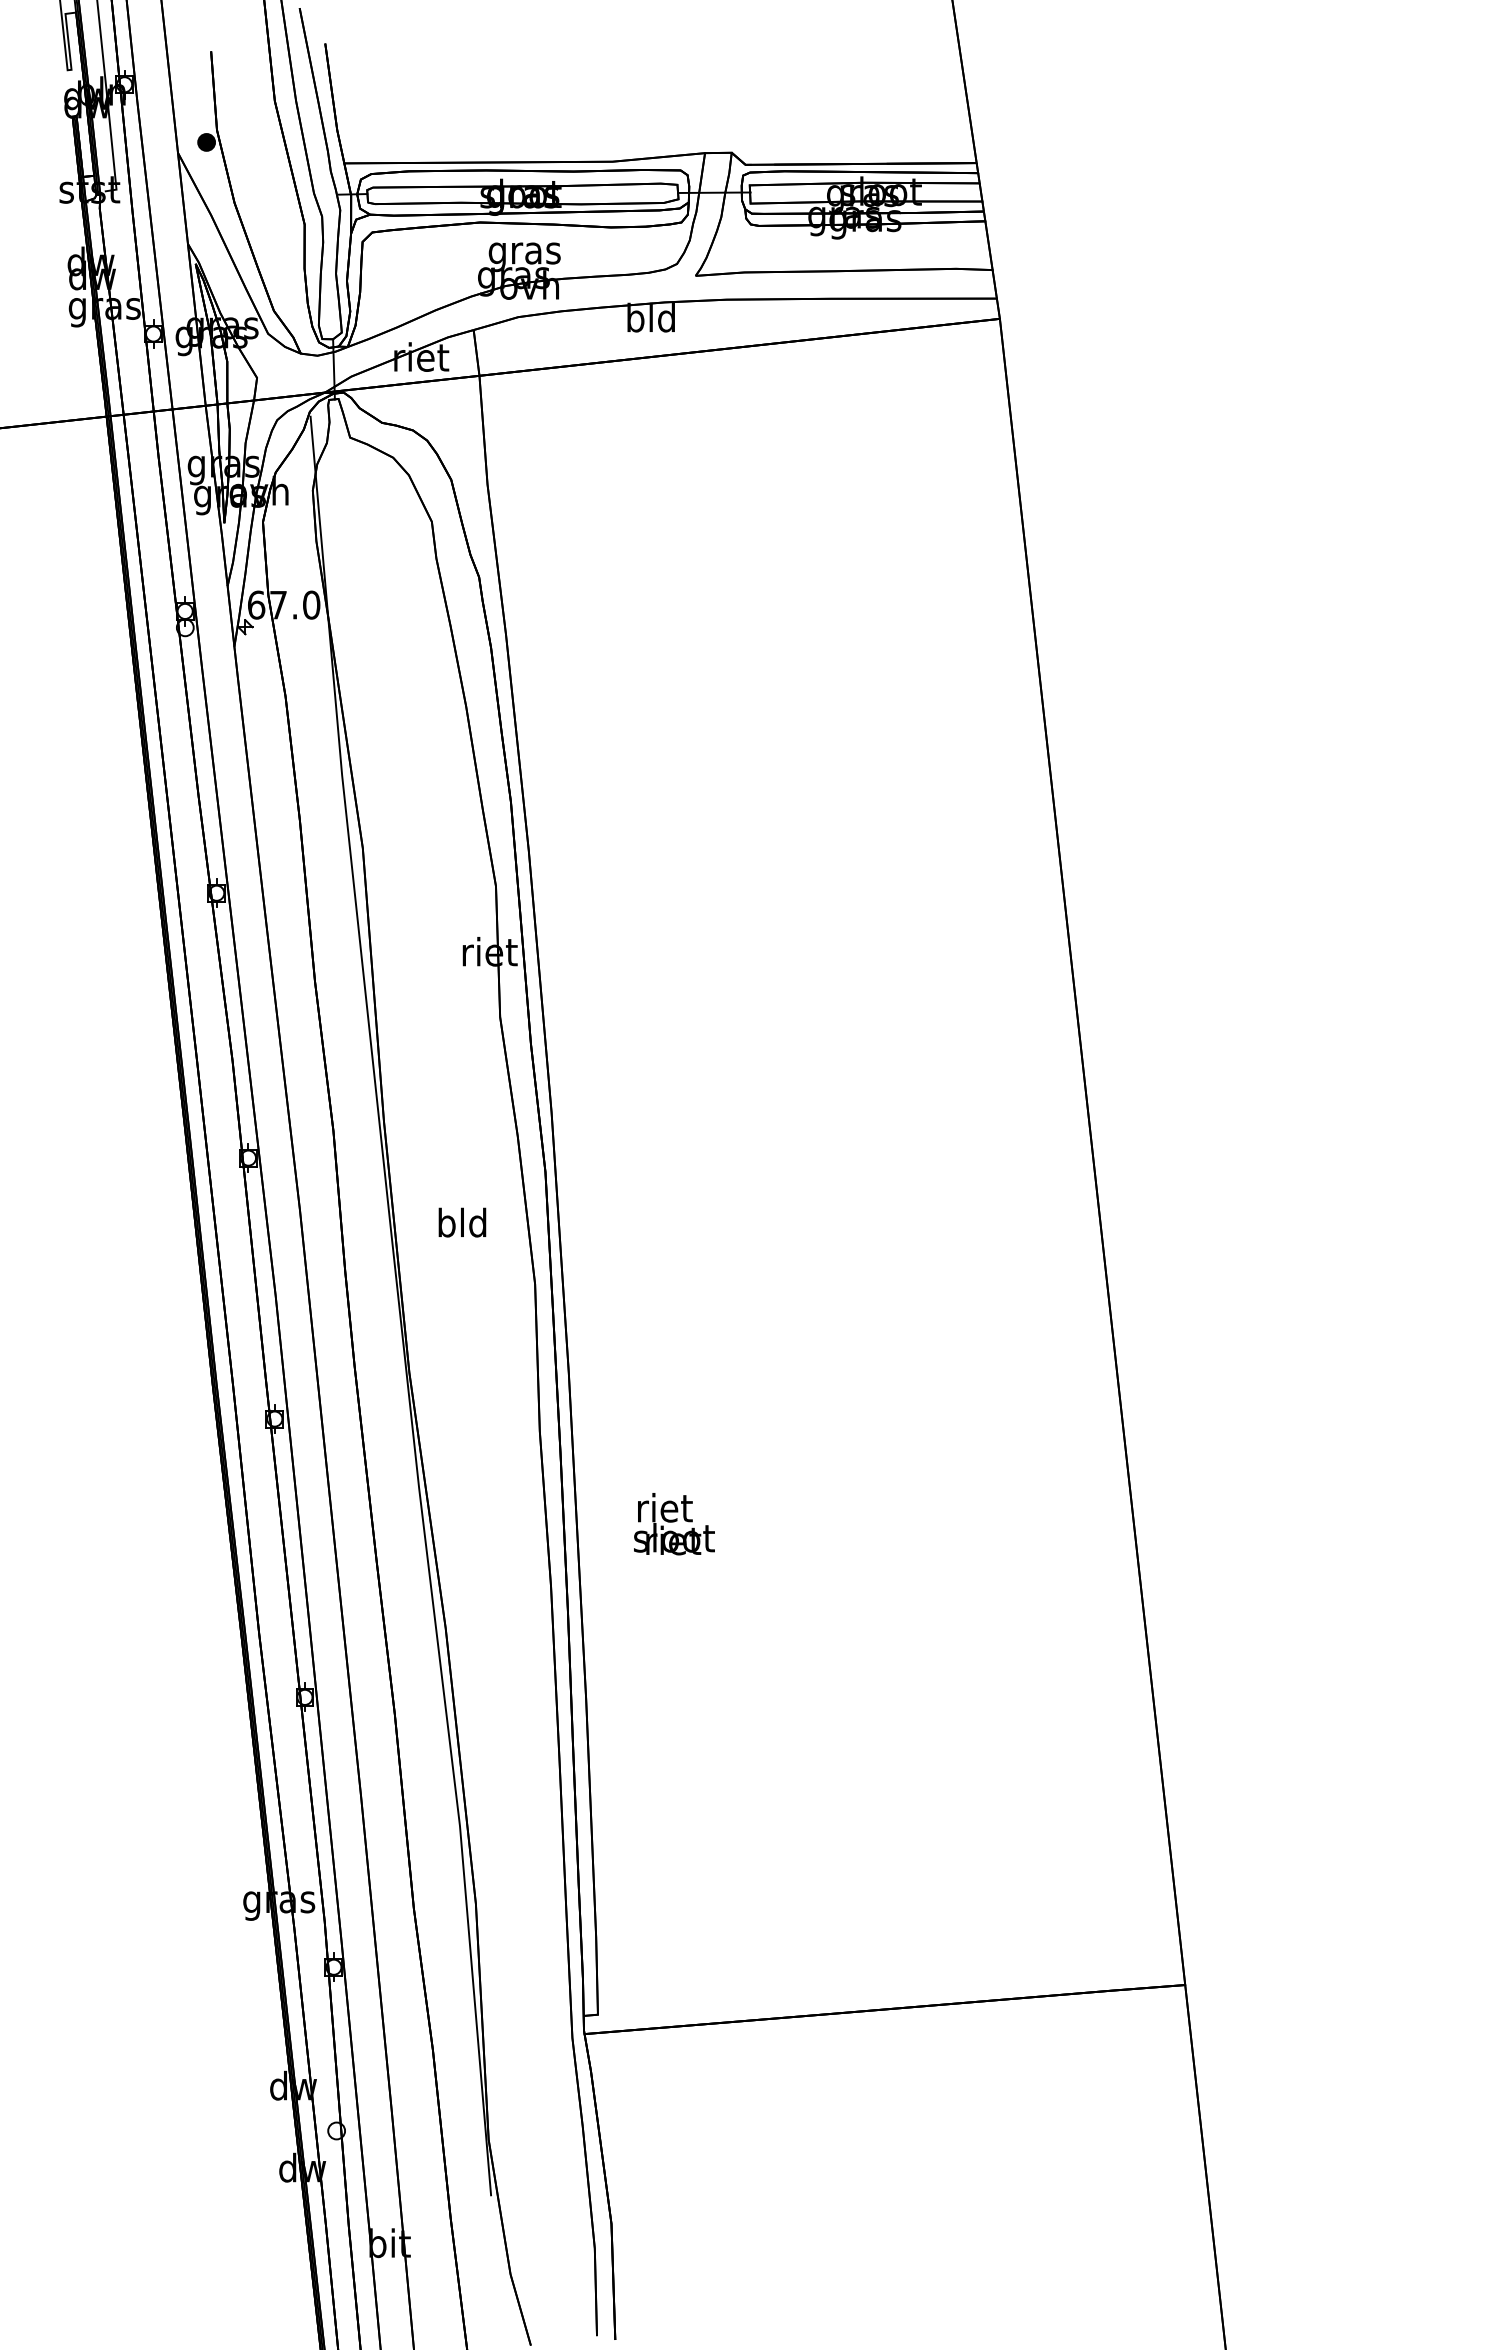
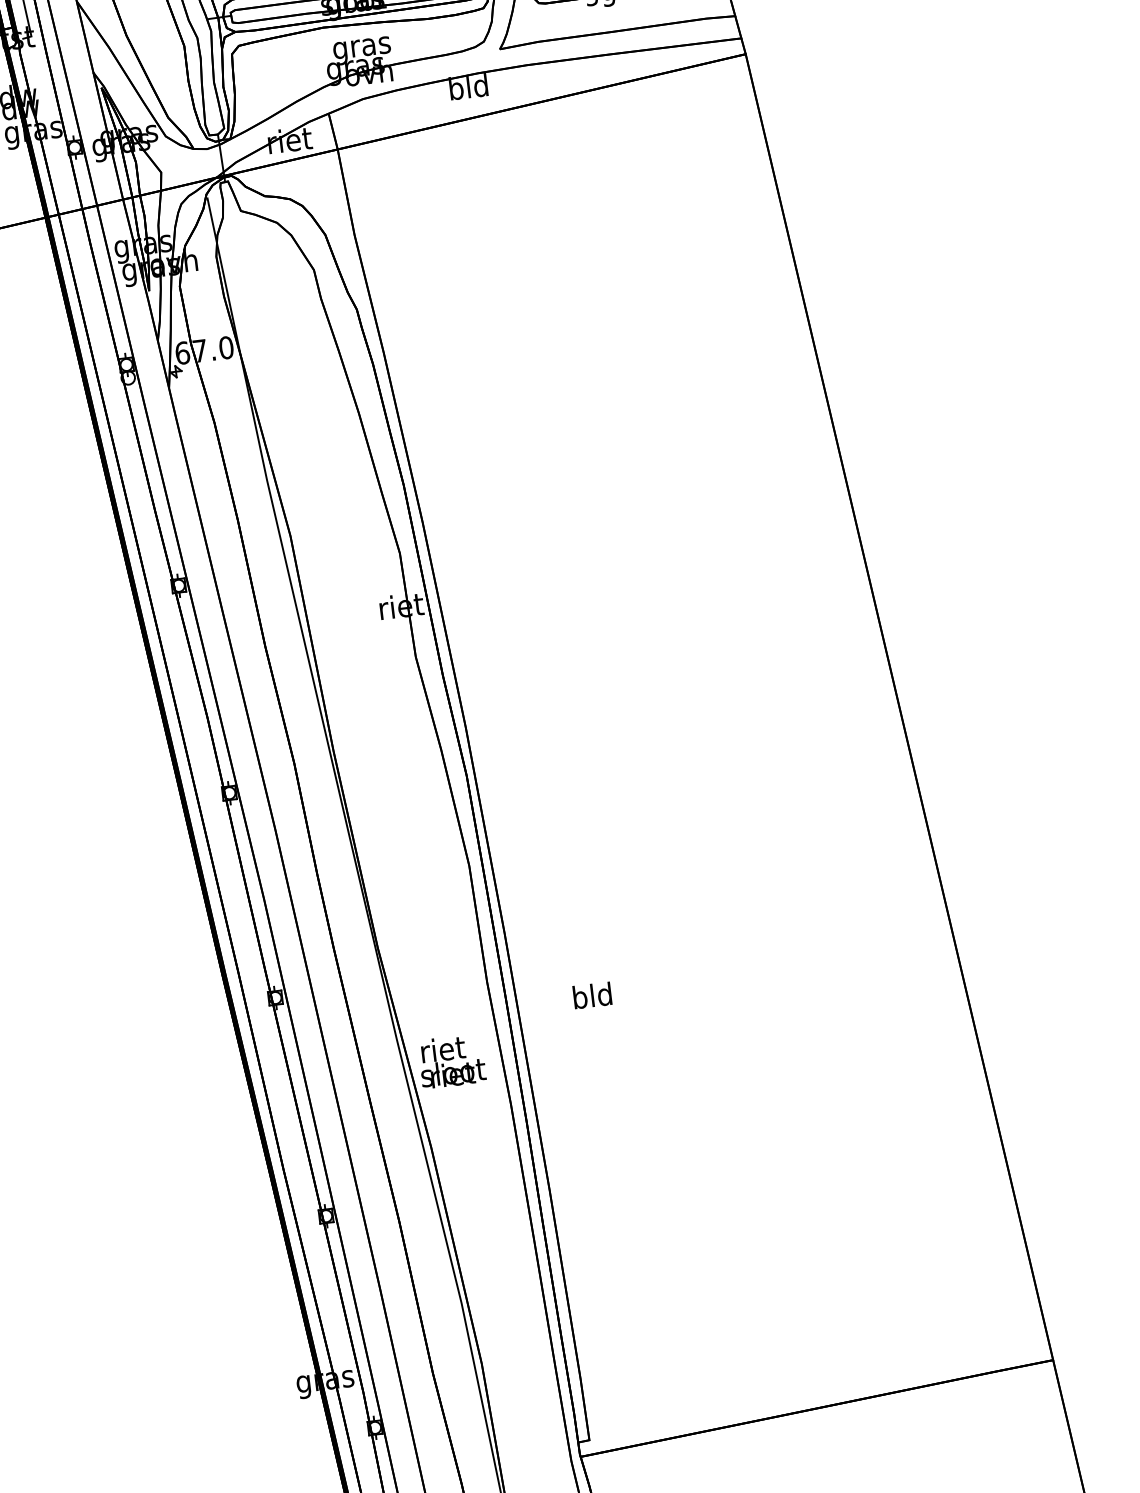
text: (462, 1222) -> (592, 995), moved
text: (674, 1524) -> (452, 1061), moved

